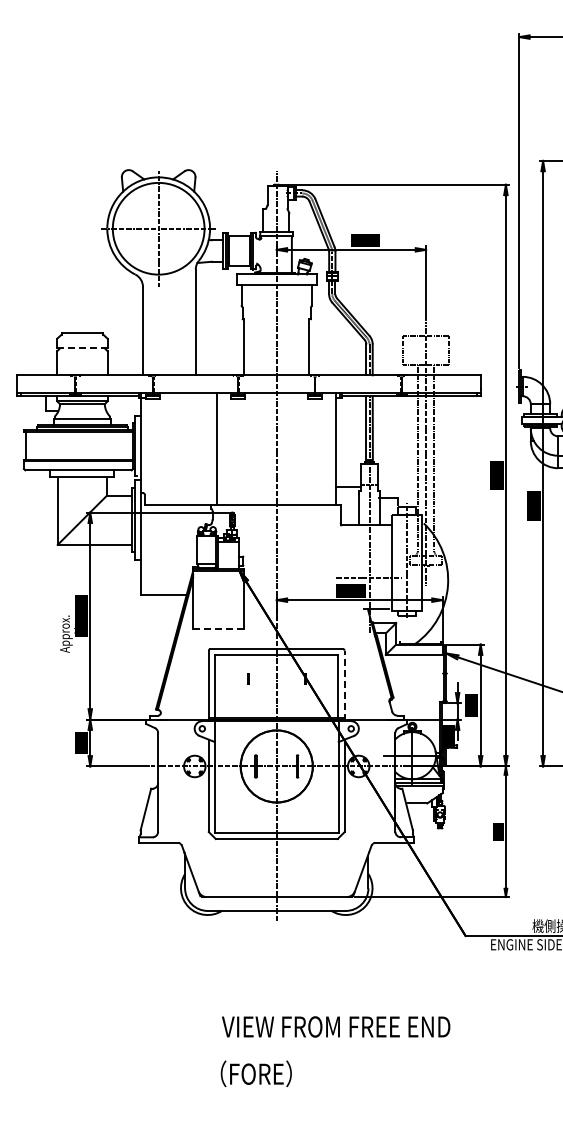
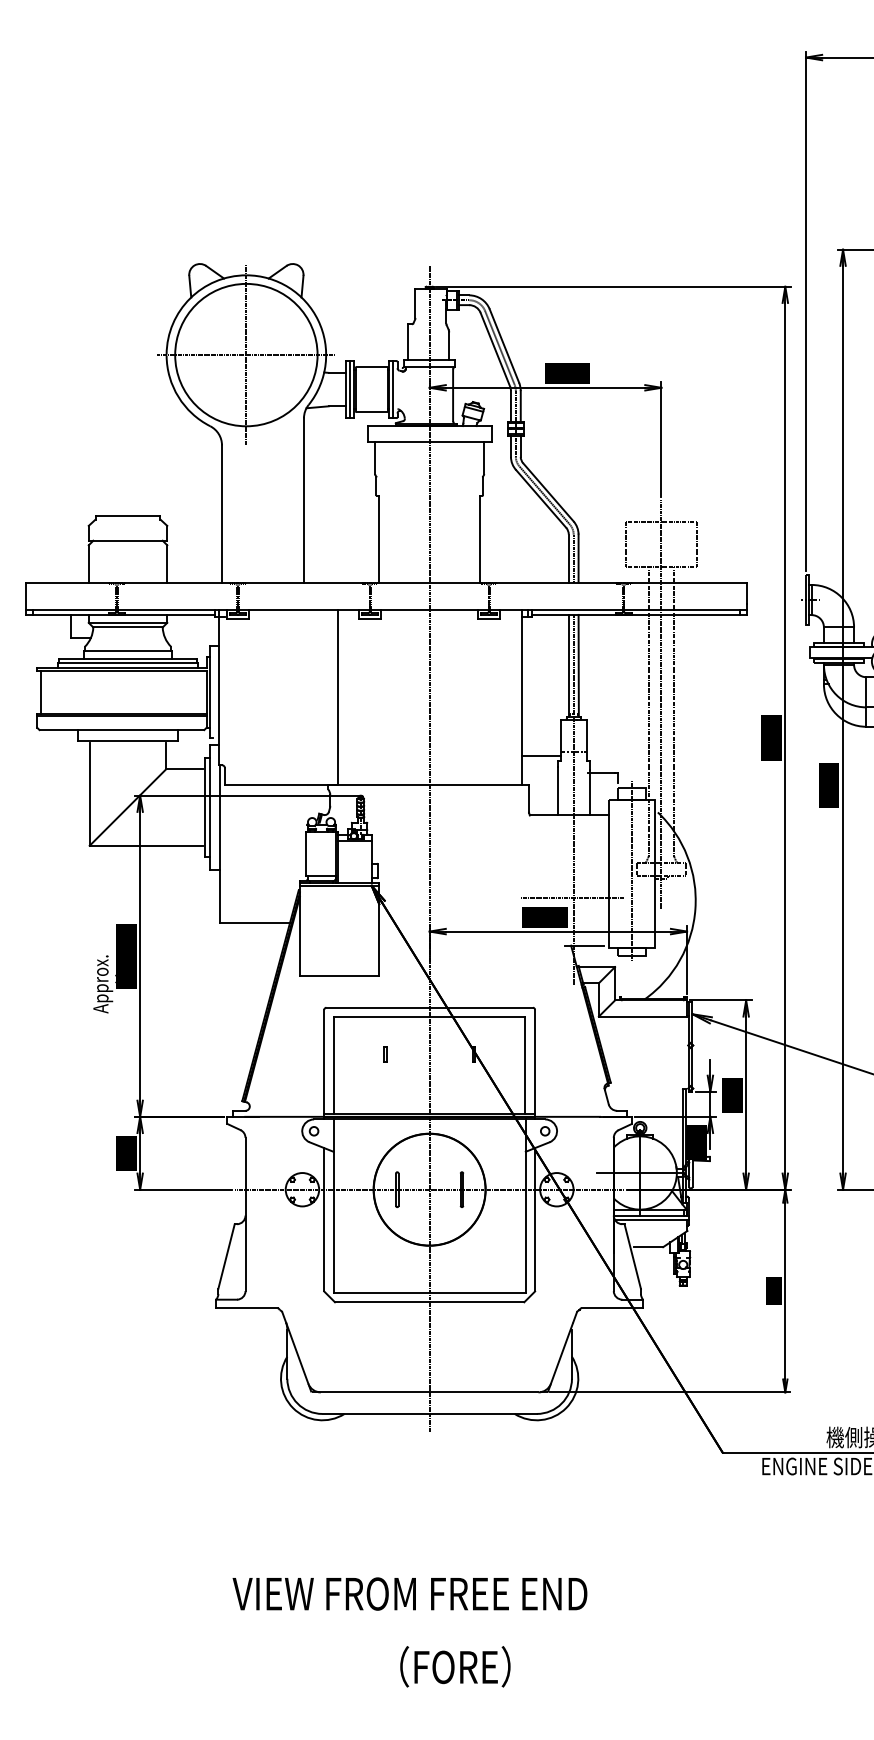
line: (82, 348) -> (128, 540), dashed -> solid
line: (218, 628) -> (339, 975), dashed -> solid
line: (344, 685) -> (534, 1064), dashed -> solid
text: (336, 1026) -> (410, 1593), moved
text: (255, 1073) -> (454, 1666), moved

